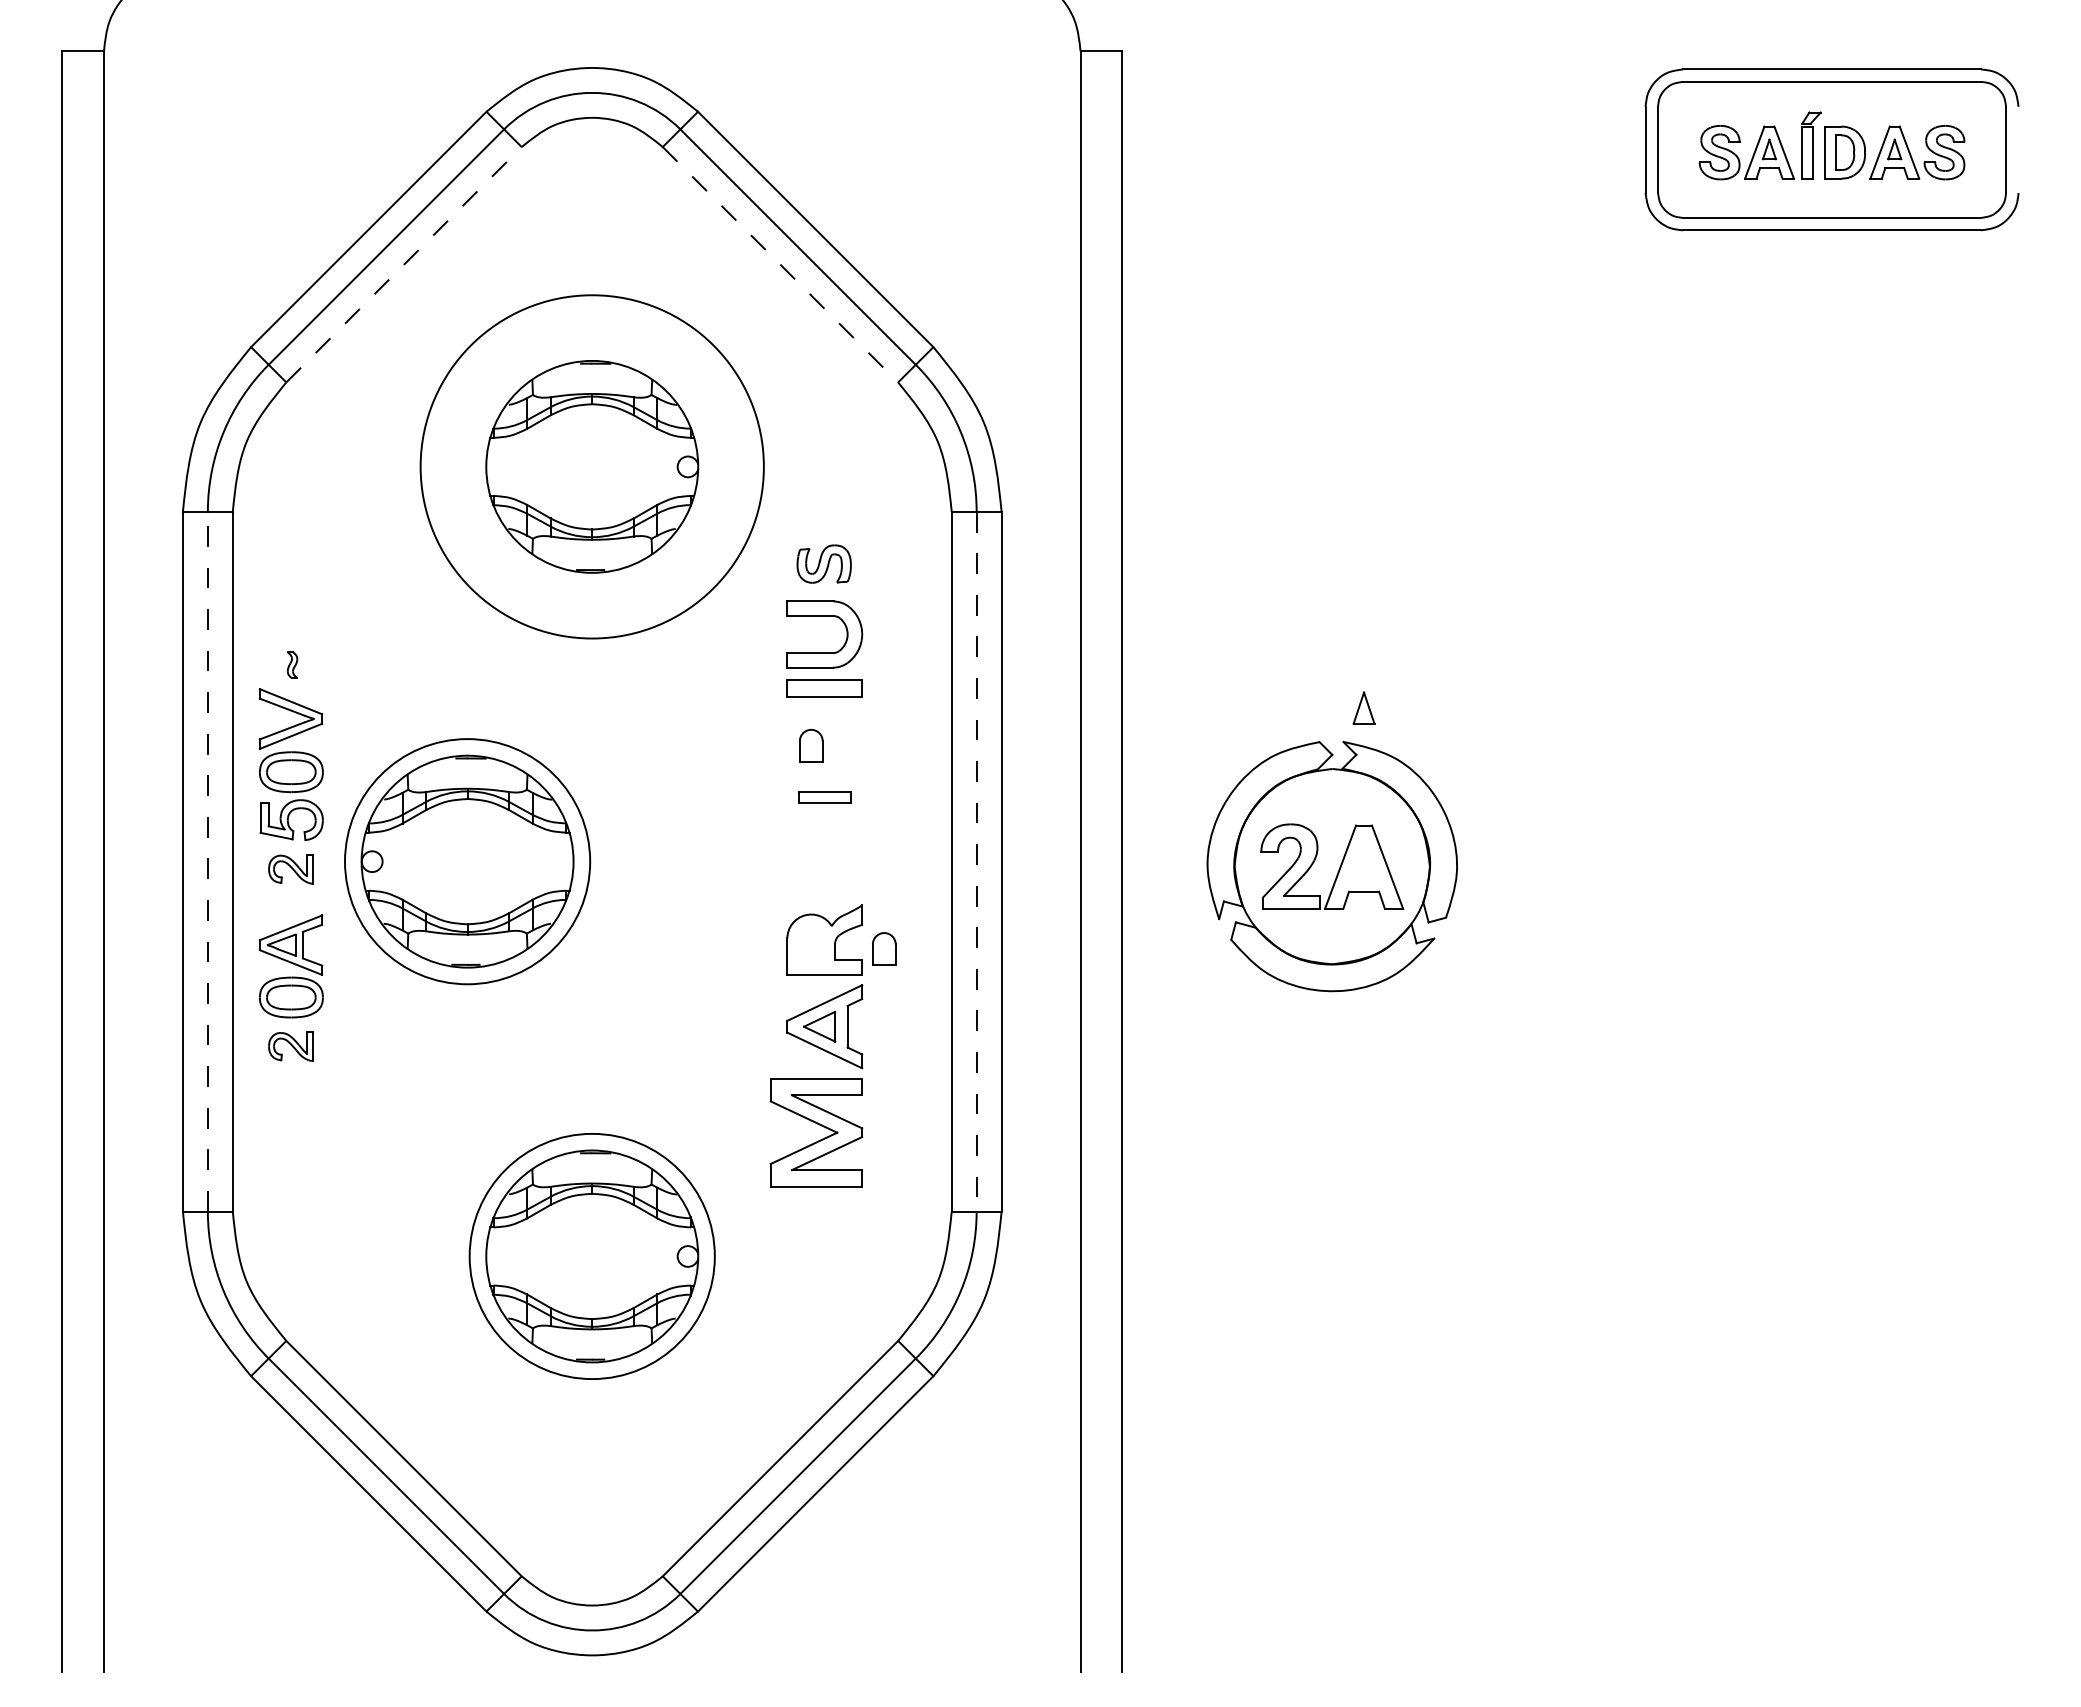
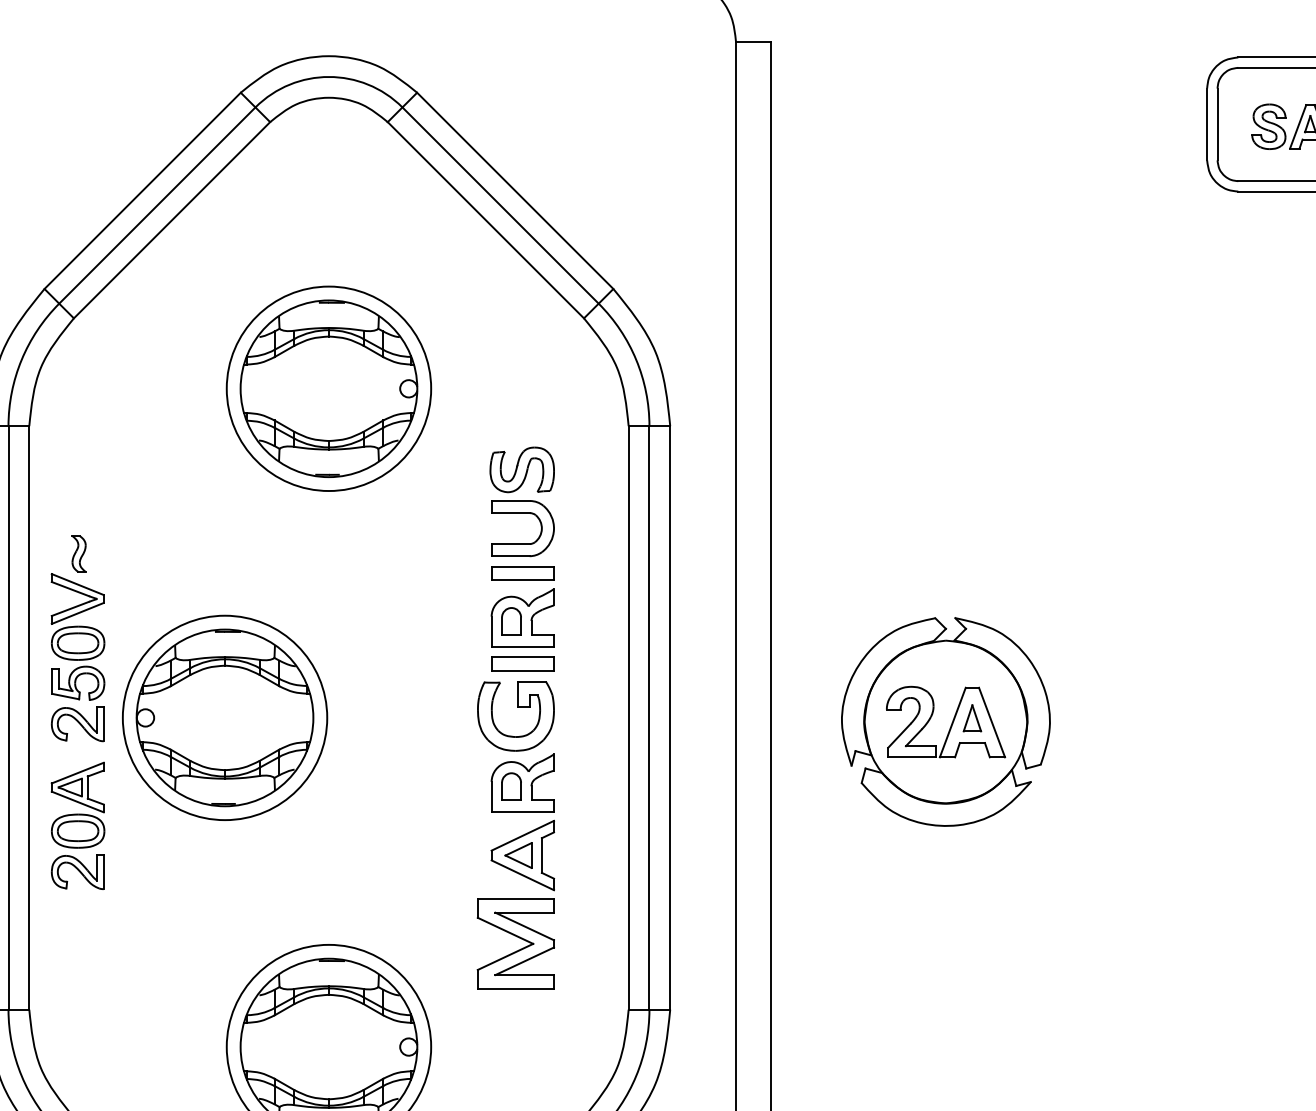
line: (404, 264) -> (172, 220), dashed -> solid
line: (780, 265) -> (485, 220), dashed -> solid
circle: (591, 466) -> (328, 388), size x0.71
part: (824, 563) -> (522, 469), size x1.43
part: (292, 665) -> (79, 554), size x1.67
part: (1363, 707) -> (971, 717), moved
part: (824, 741) -> (522, 617), added
part: (824, 797) -> (522, 664), size x1.43
part: (818, 849) -> (517, 707), added
line: (207, 861) -> (8, 717), dashed -> solid
line: (976, 861) -> (649, 717), dashed -> solid
part: (290, 869) -> (77, 724), size x1.43
part: (884, 948) -> (511, 786), moved
part: (290, 1046) -> (77, 872), size x1.43

